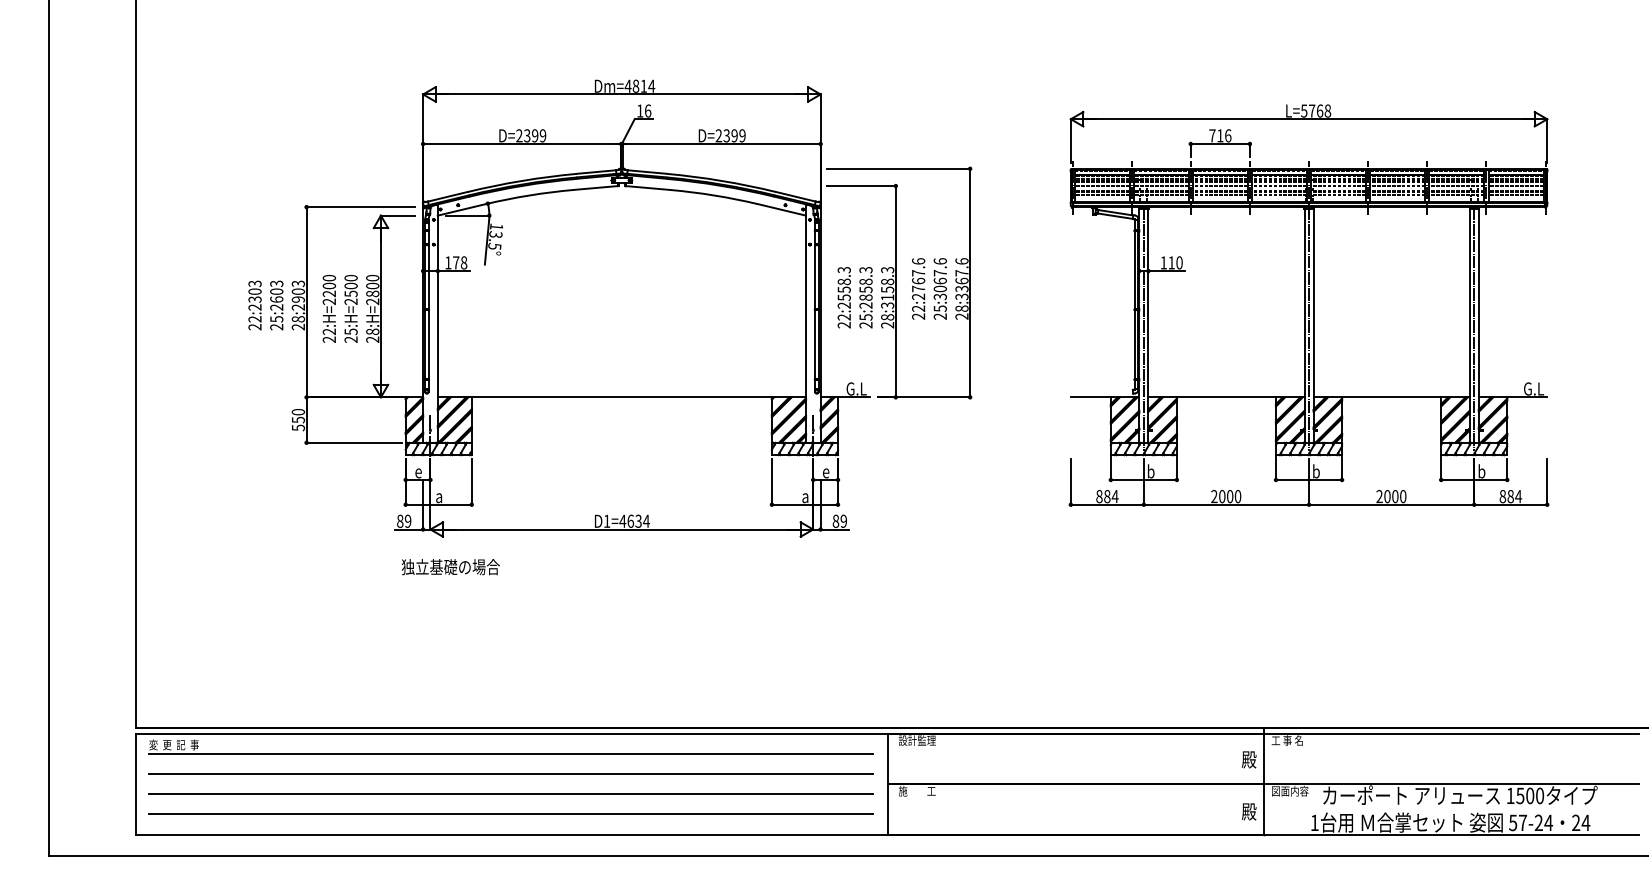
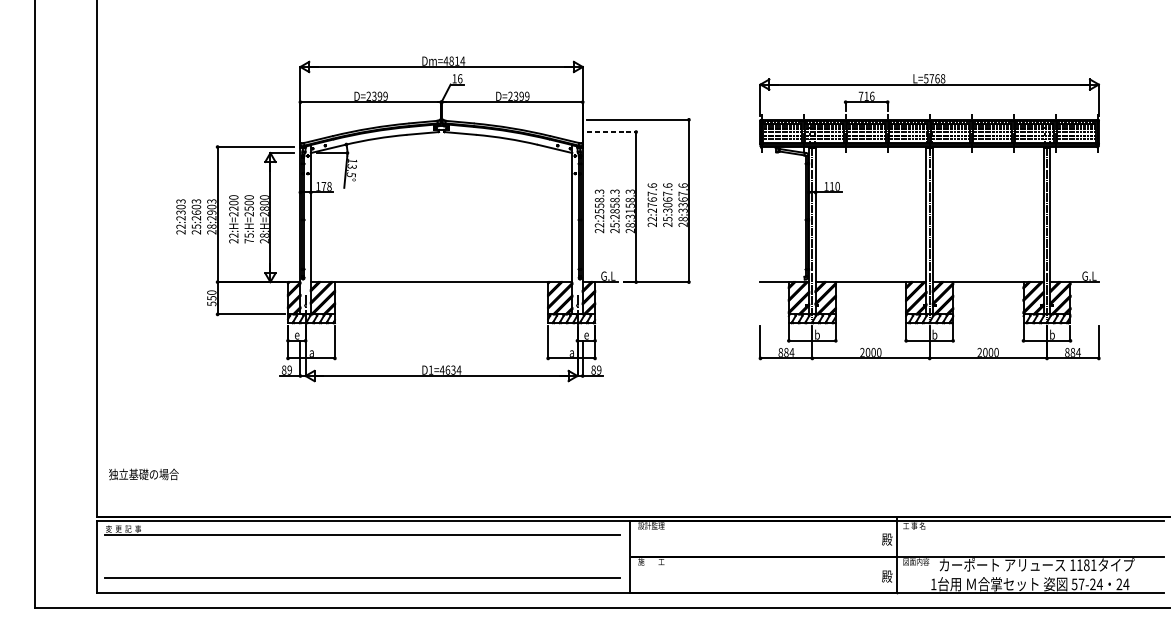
line: (862, 186) -> (612, 132), solid -> dashed
text: (350, 339) -> (248, 241), 25:H=2500 -> 75:H=2500
text: (450, 567) -> (143, 474), moved
line: (510, 773) -> (362, 549), removed
line: (510, 794) -> (362, 564), removed
text: (1530, 795) -> (1086, 564), 1500 -> 1181

